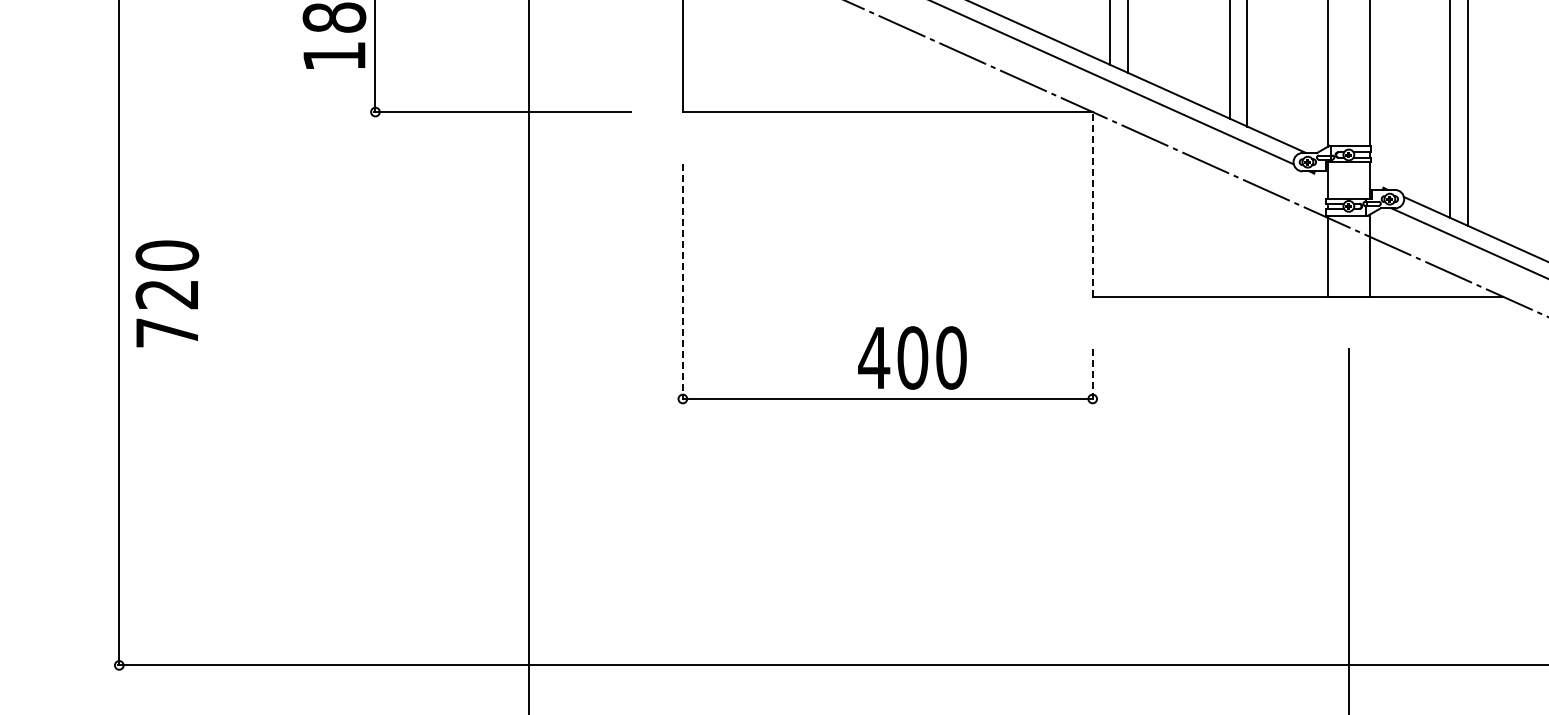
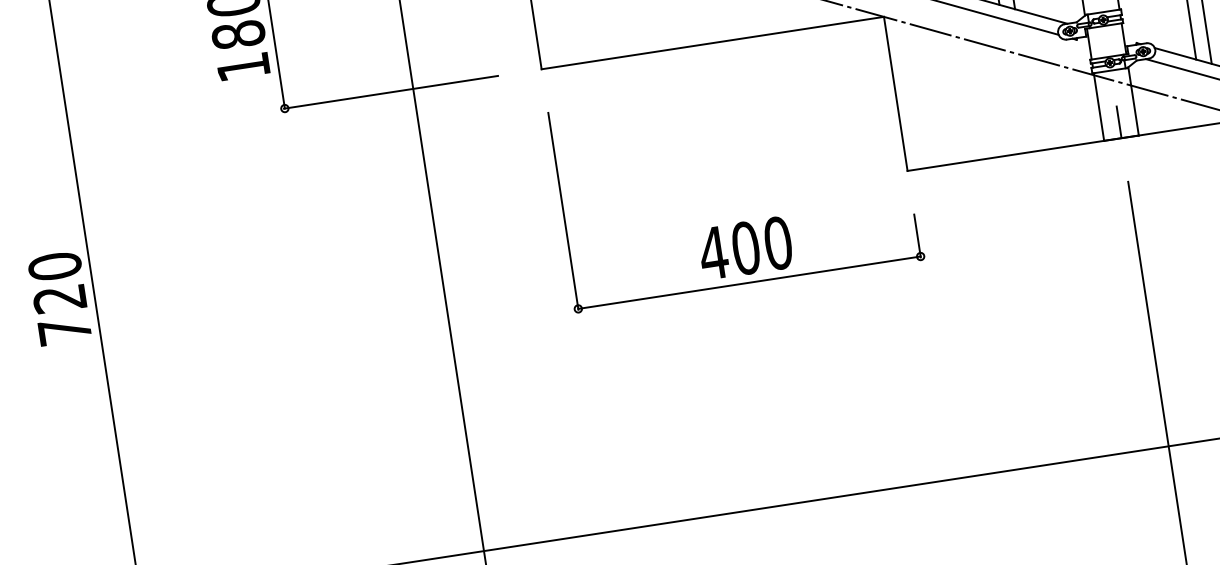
line: (1092, 203) -> (895, 93), dashed -> solid
line: (1348, 276) -> (1118, 121), added
line: (682, 282) -> (563, 211), dashed -> solid
text: (167, 293) -> (60, 298), moved
text: (912, 357) -> (745, 247), moved
line: (1092, 374) -> (917, 236), dashed -> solid

